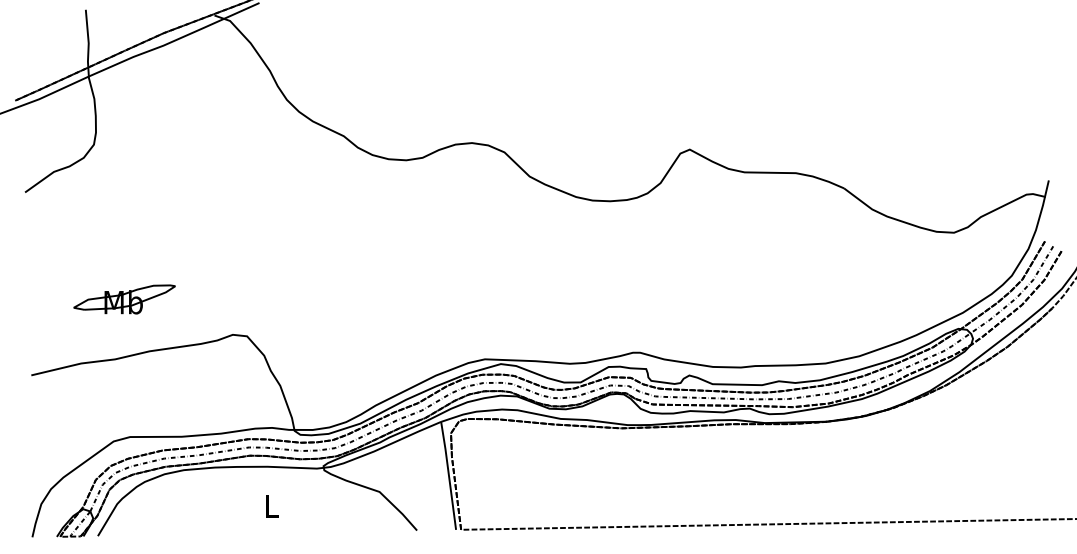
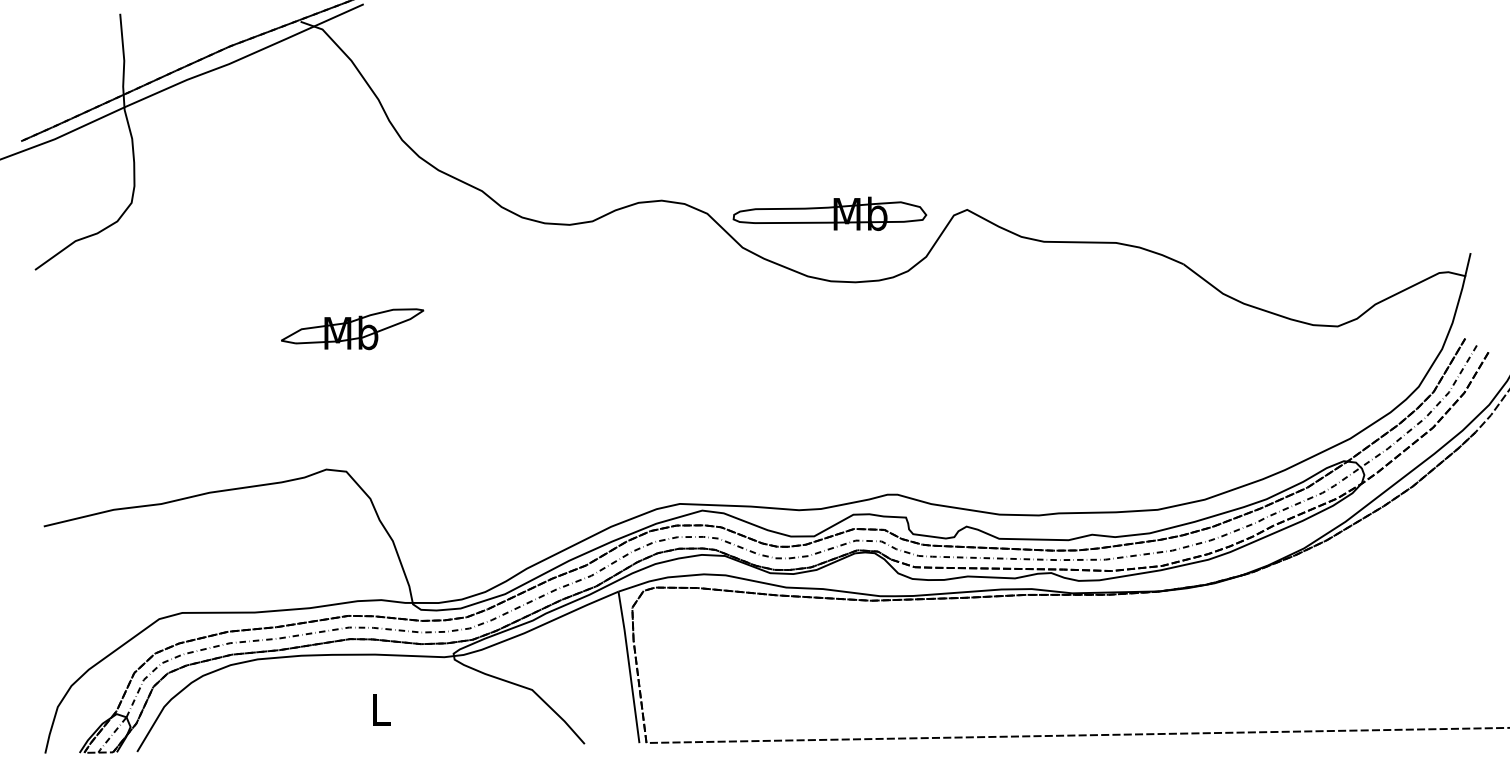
part: (591, 152) -> (829, 213), added
part: (124, 299) -> (352, 329), moved

